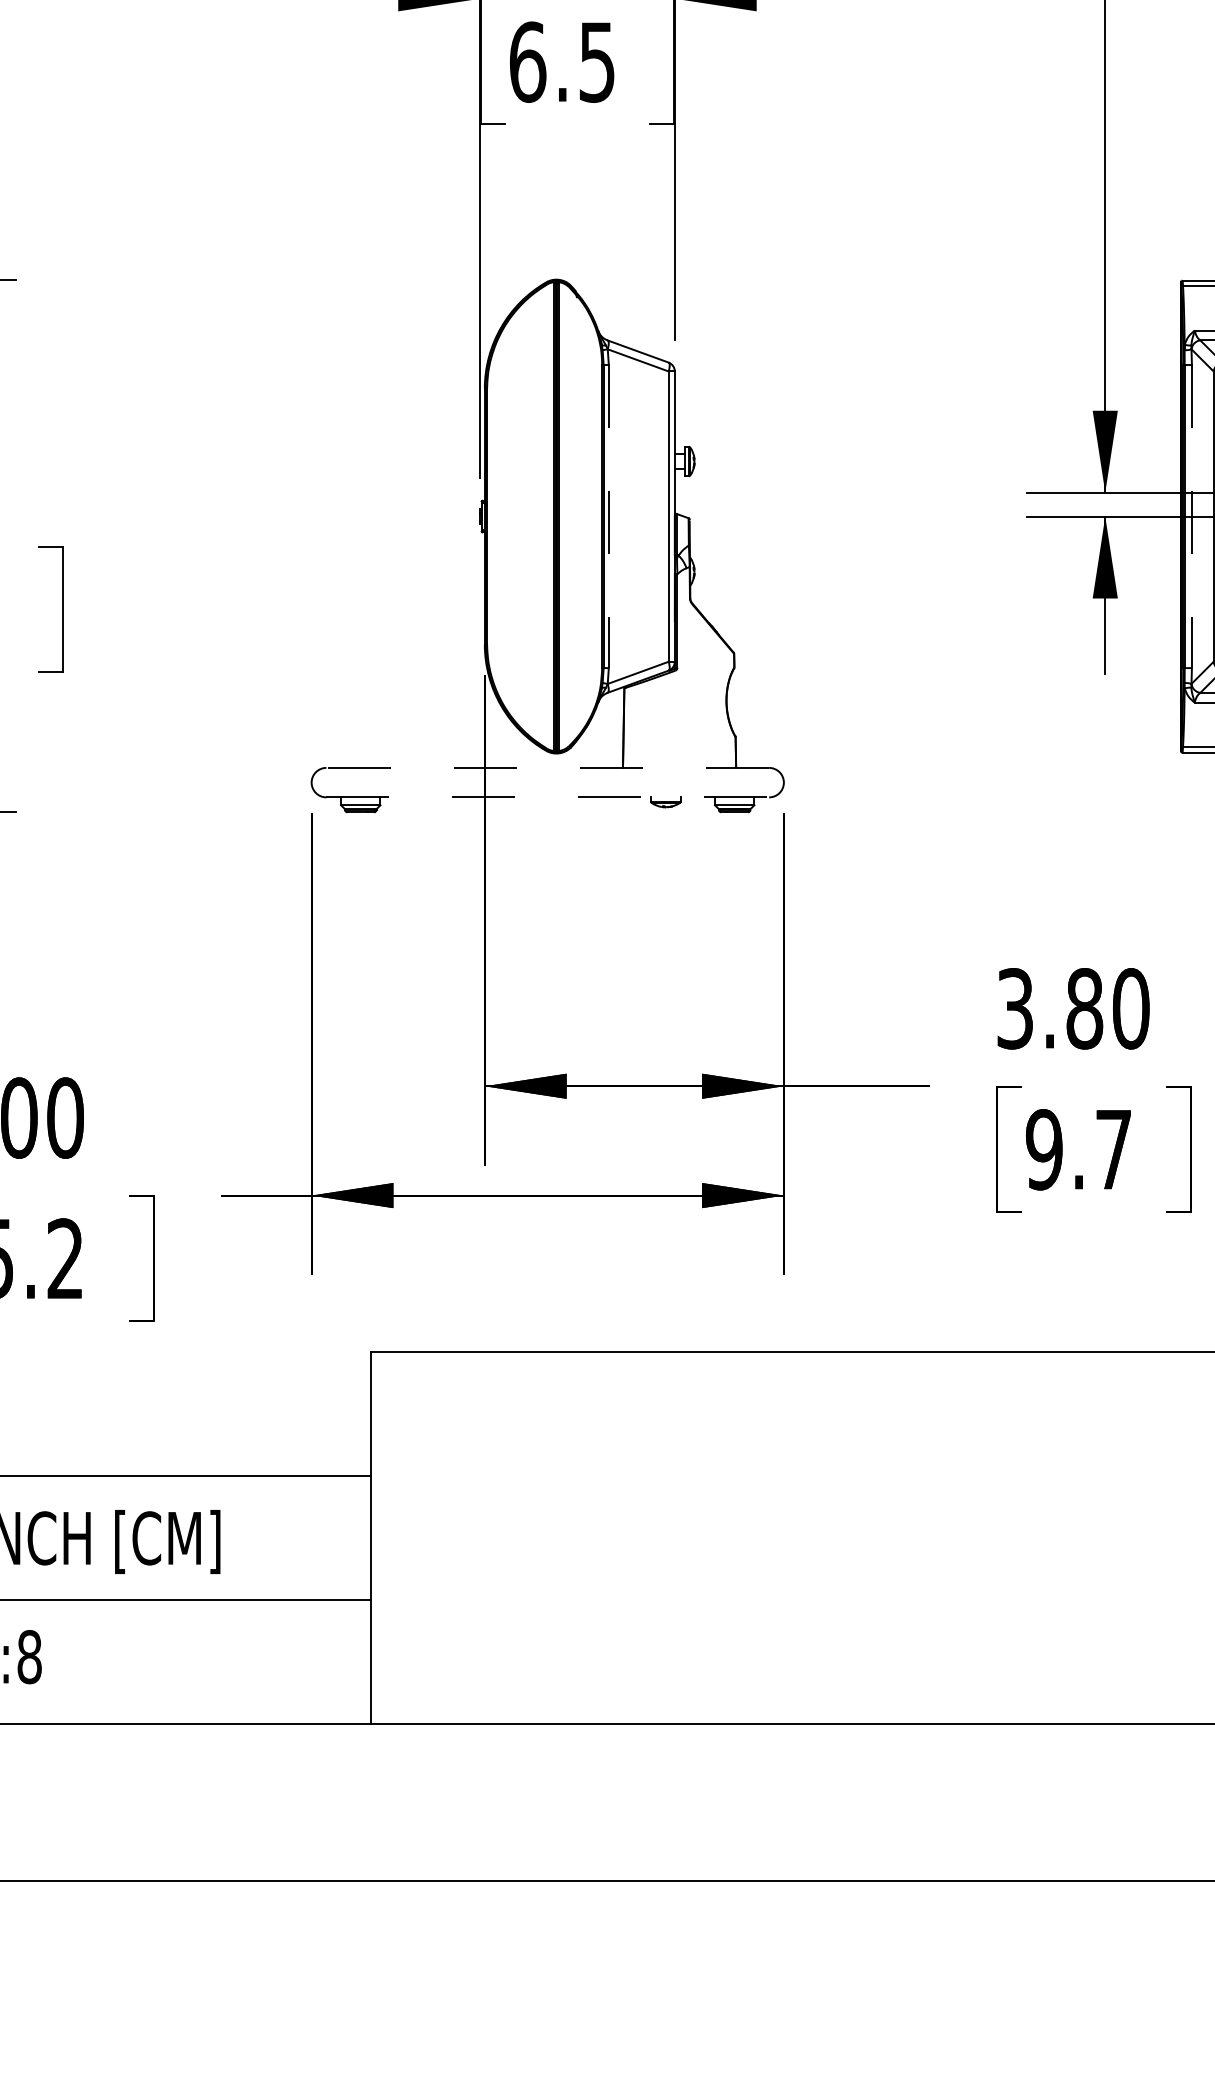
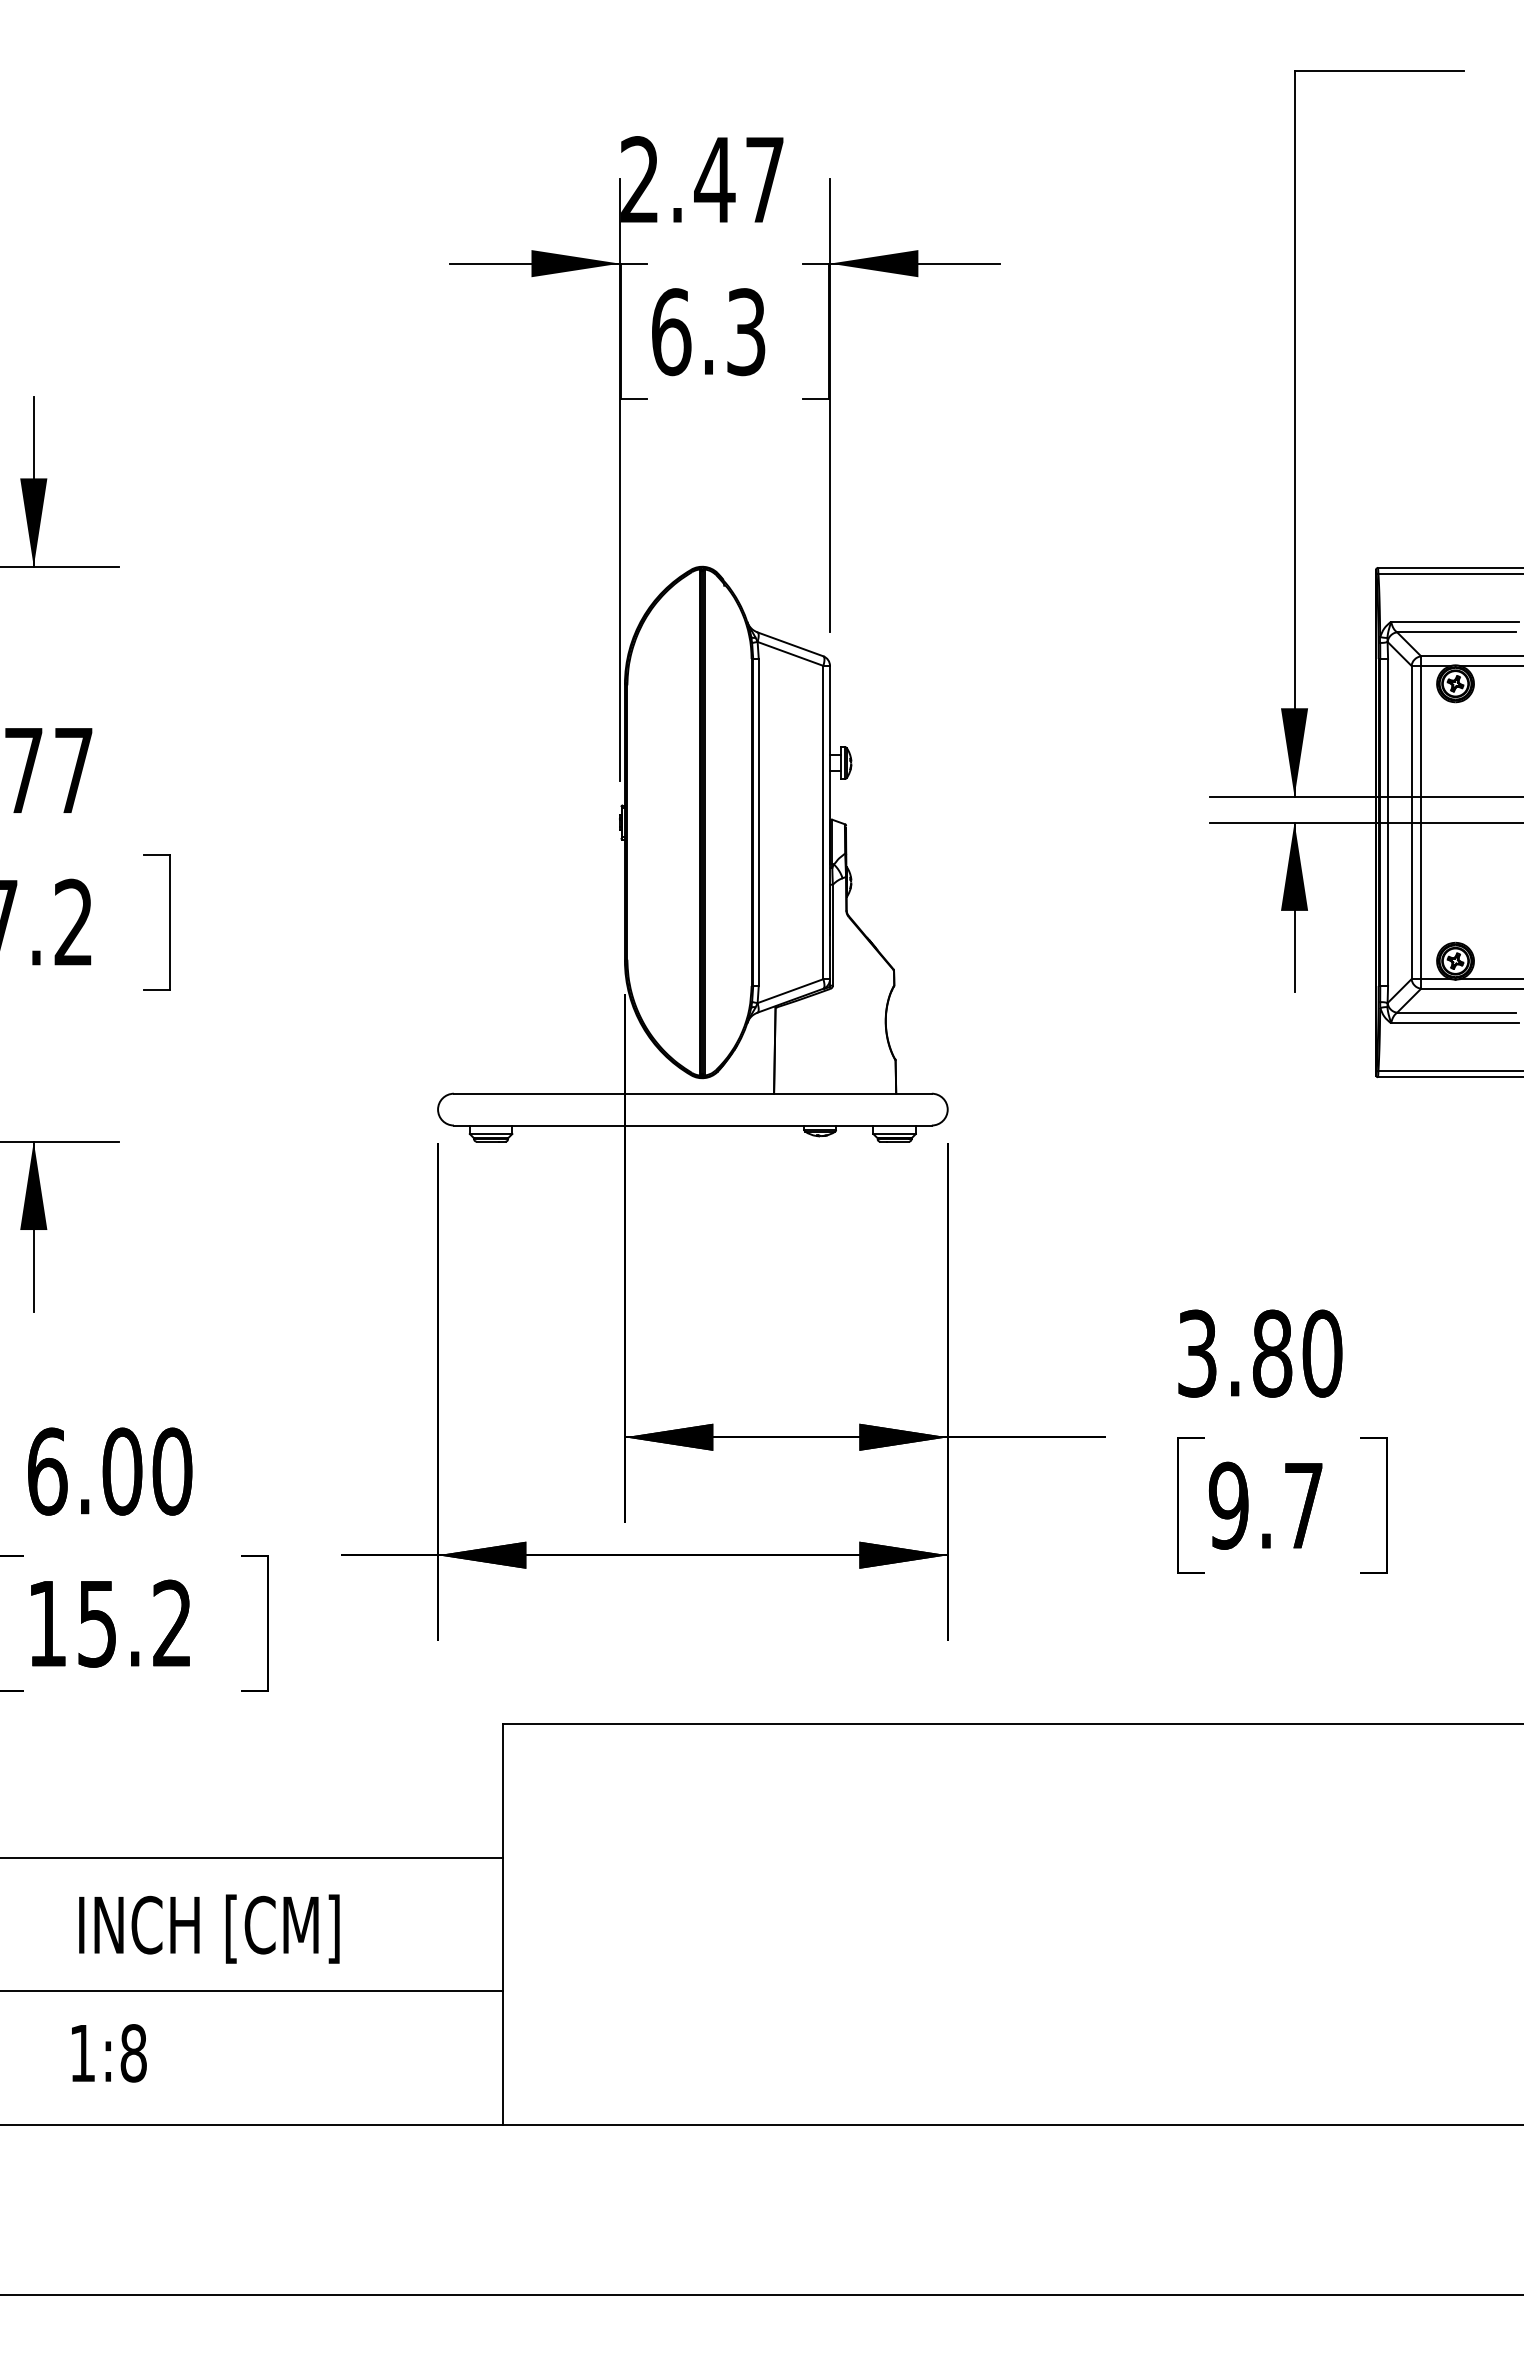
text: (597, 61) -> (746, 331), 6.5 -> 6.3
line: (608, 517) -> (758, 823), dashed -> solid
line: (1192, 517) -> (1388, 823), dashed -> solid
line: (547, 767) -> (692, 1093), dashed -> solid
line: (547, 797) -> (692, 1125), dashed -> solid

